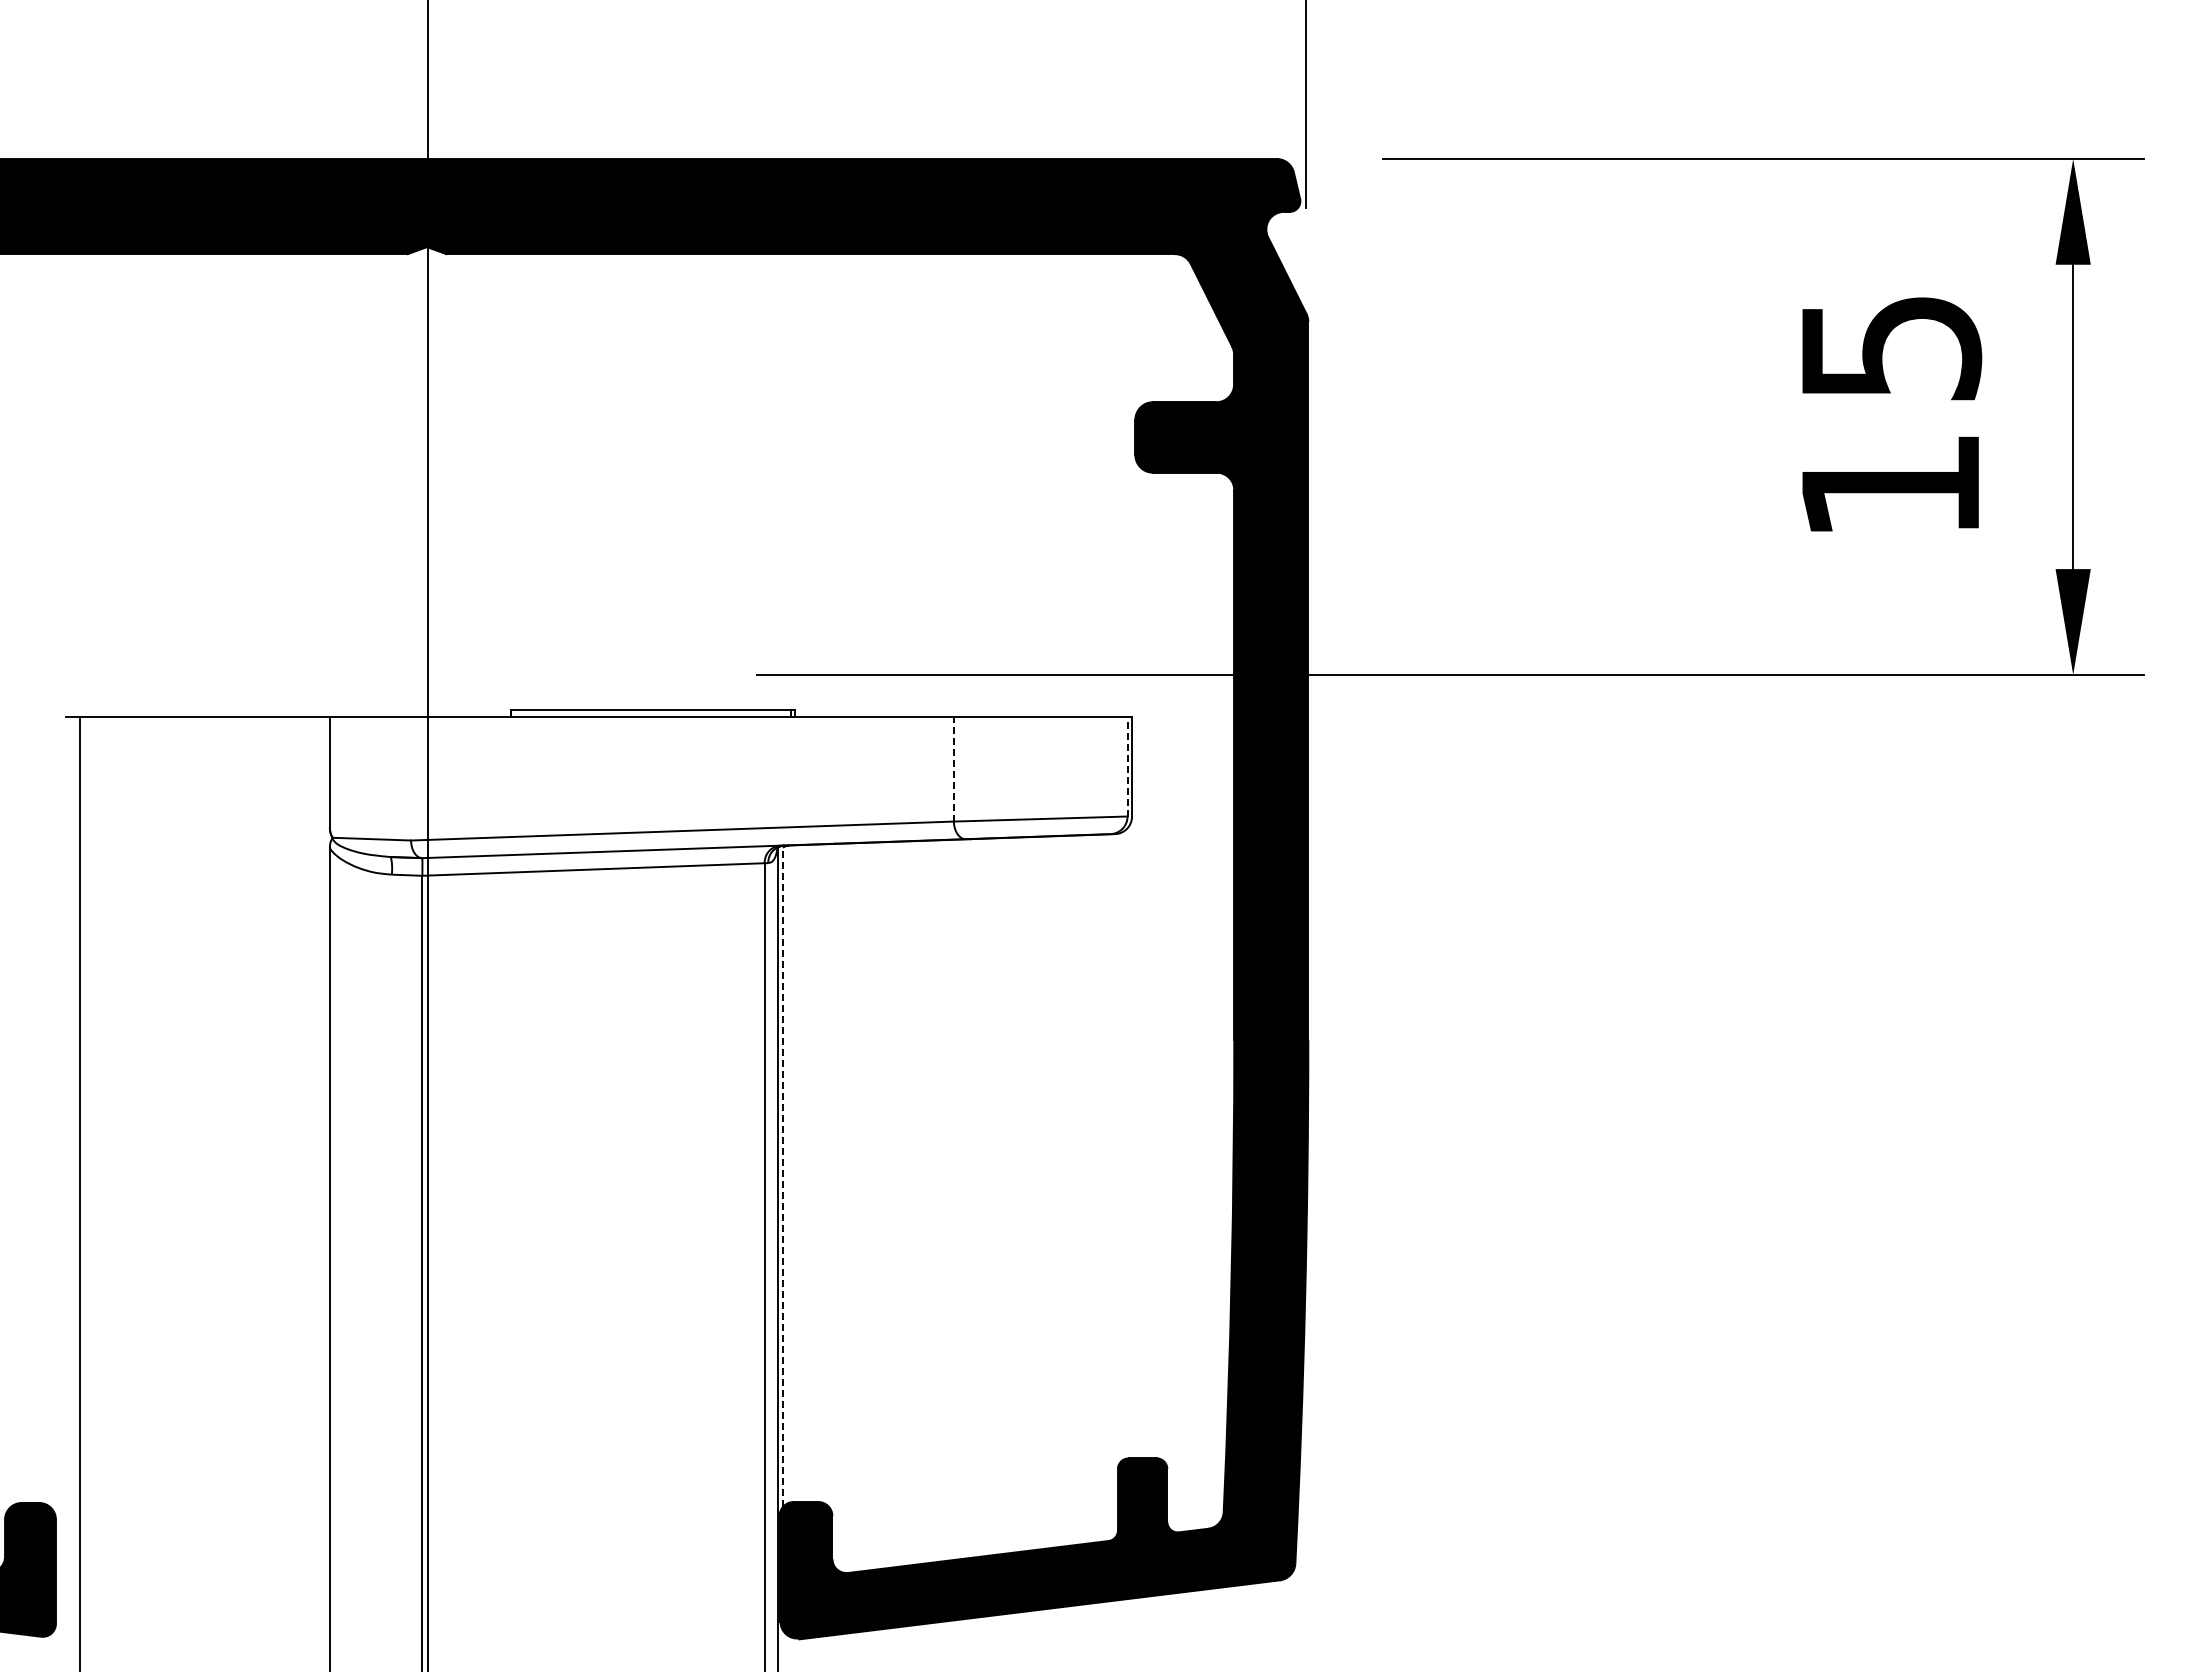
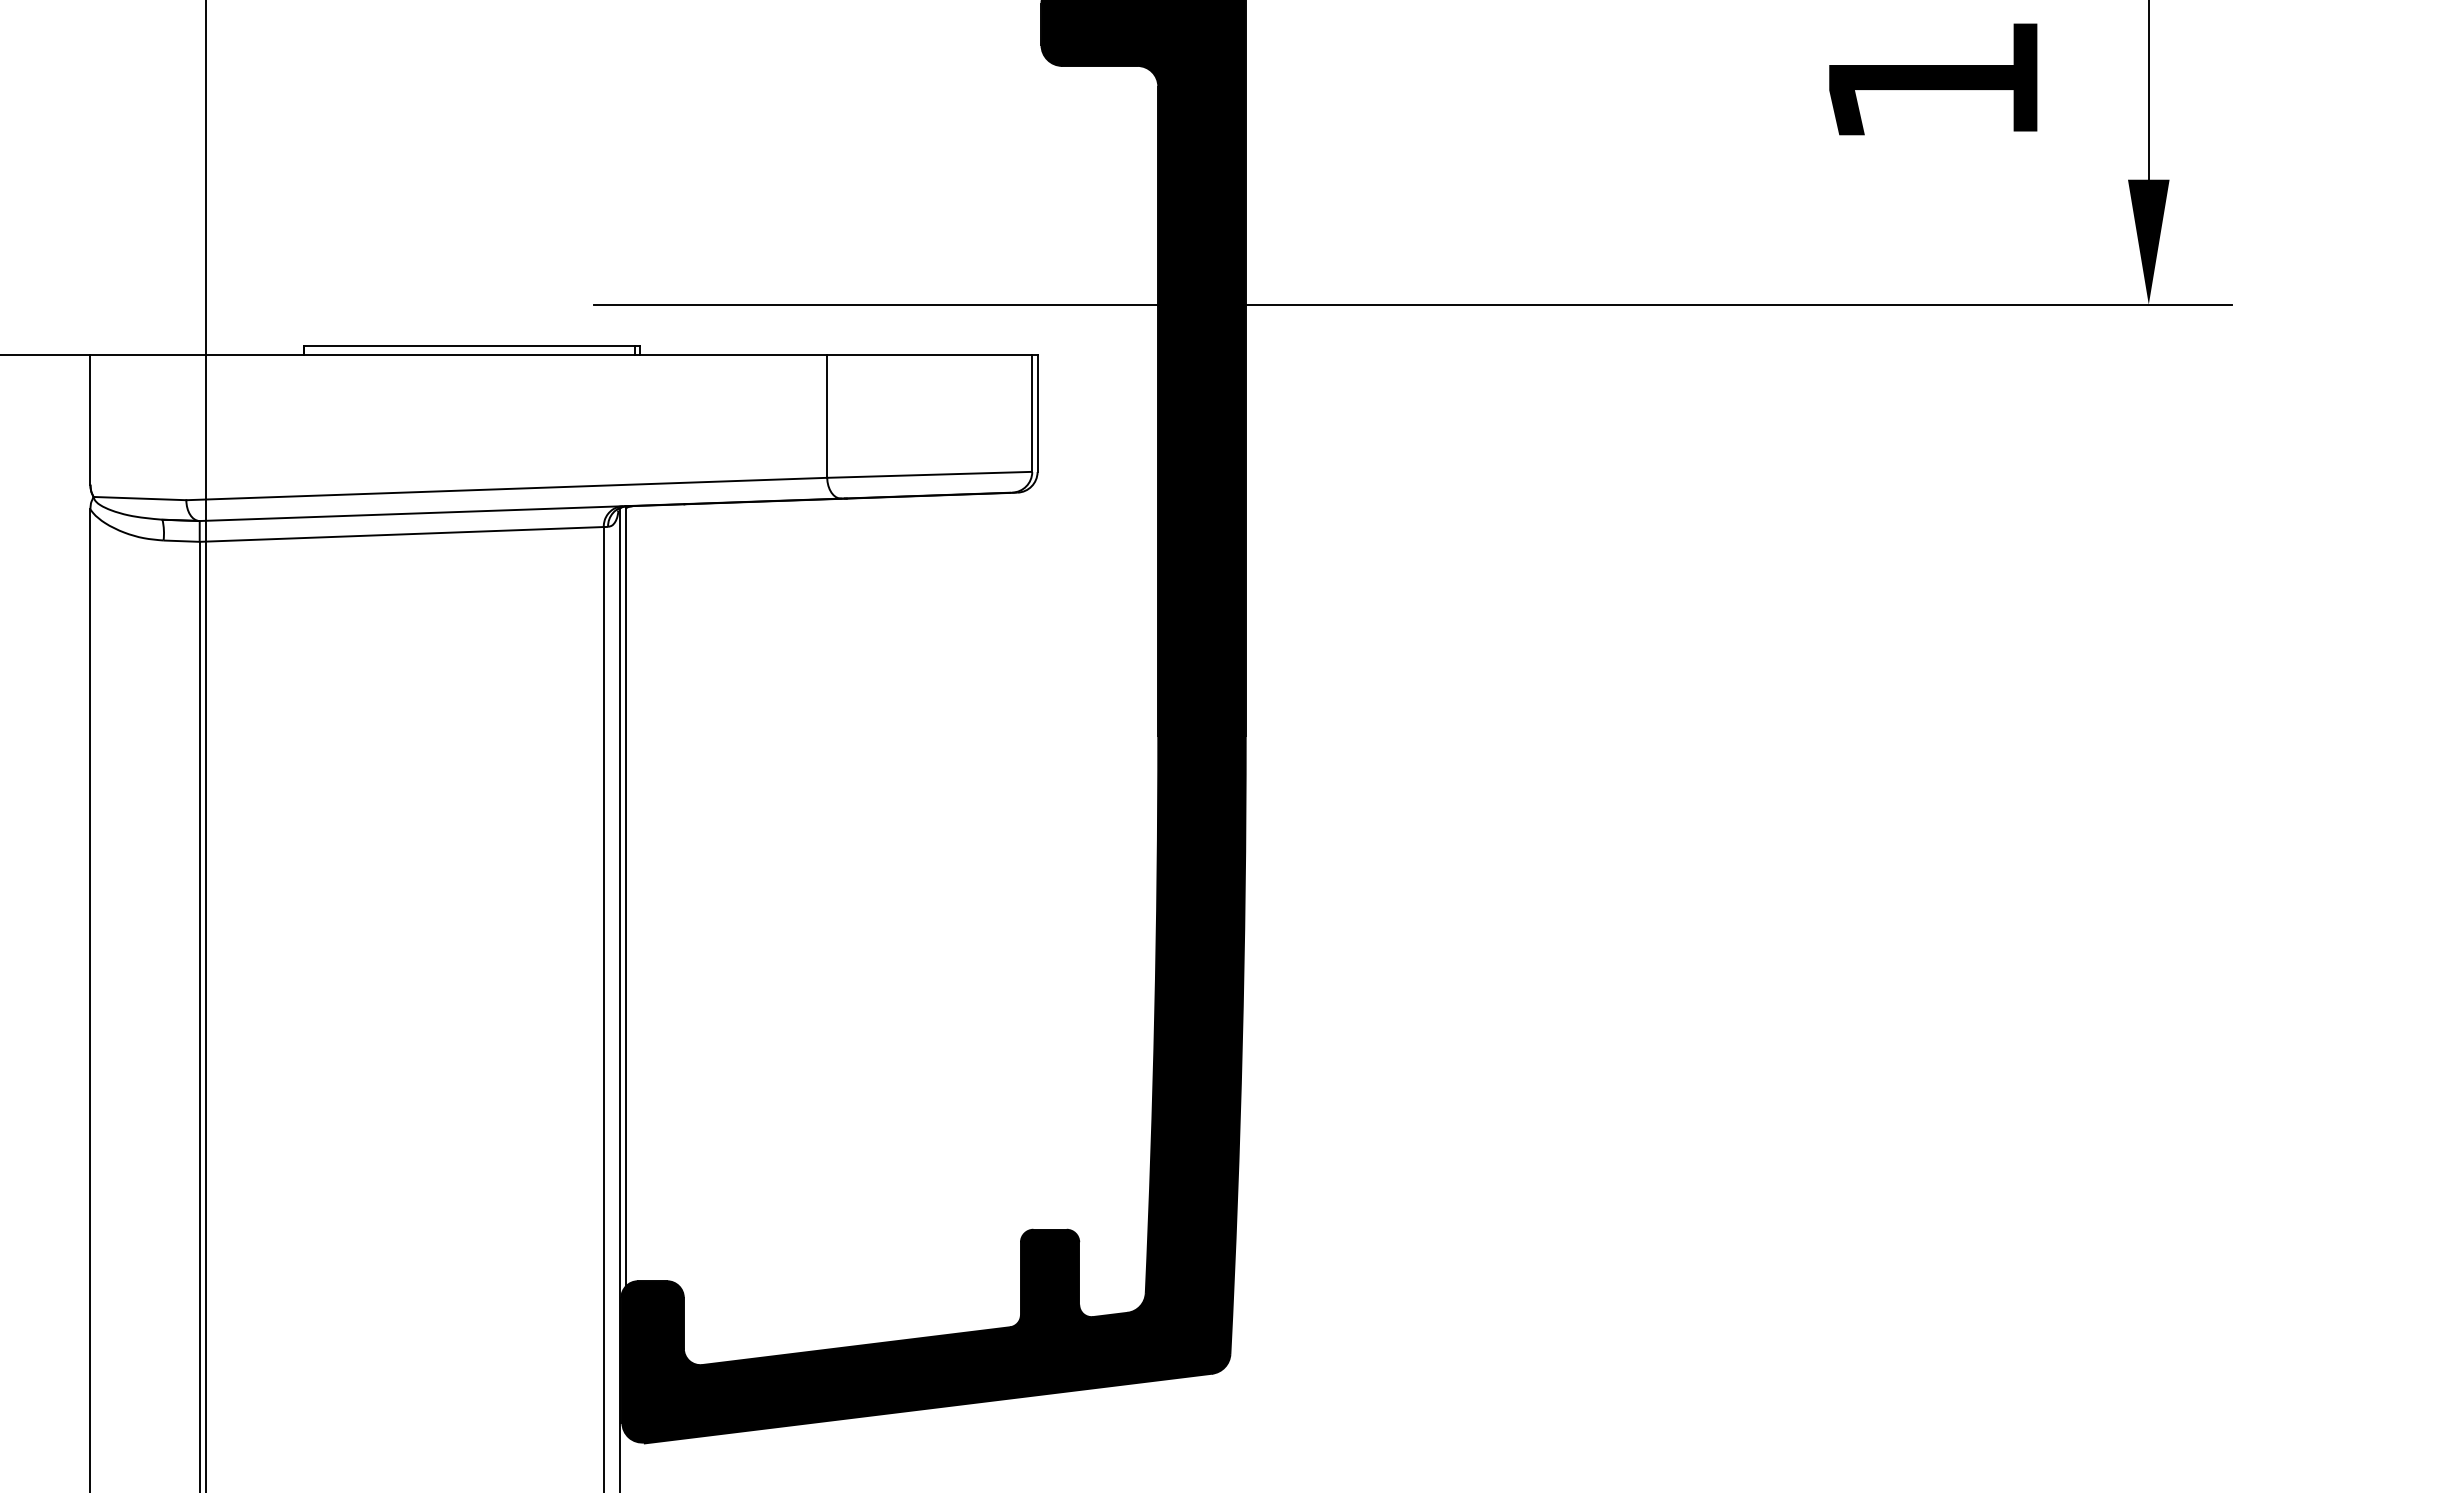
line: (1127, 766) -> (1032, 412), dashed -> solid
line: (953, 768) -> (826, 415), dashed -> solid
line: (783, 1176) -> (626, 896), dashed -> solid

